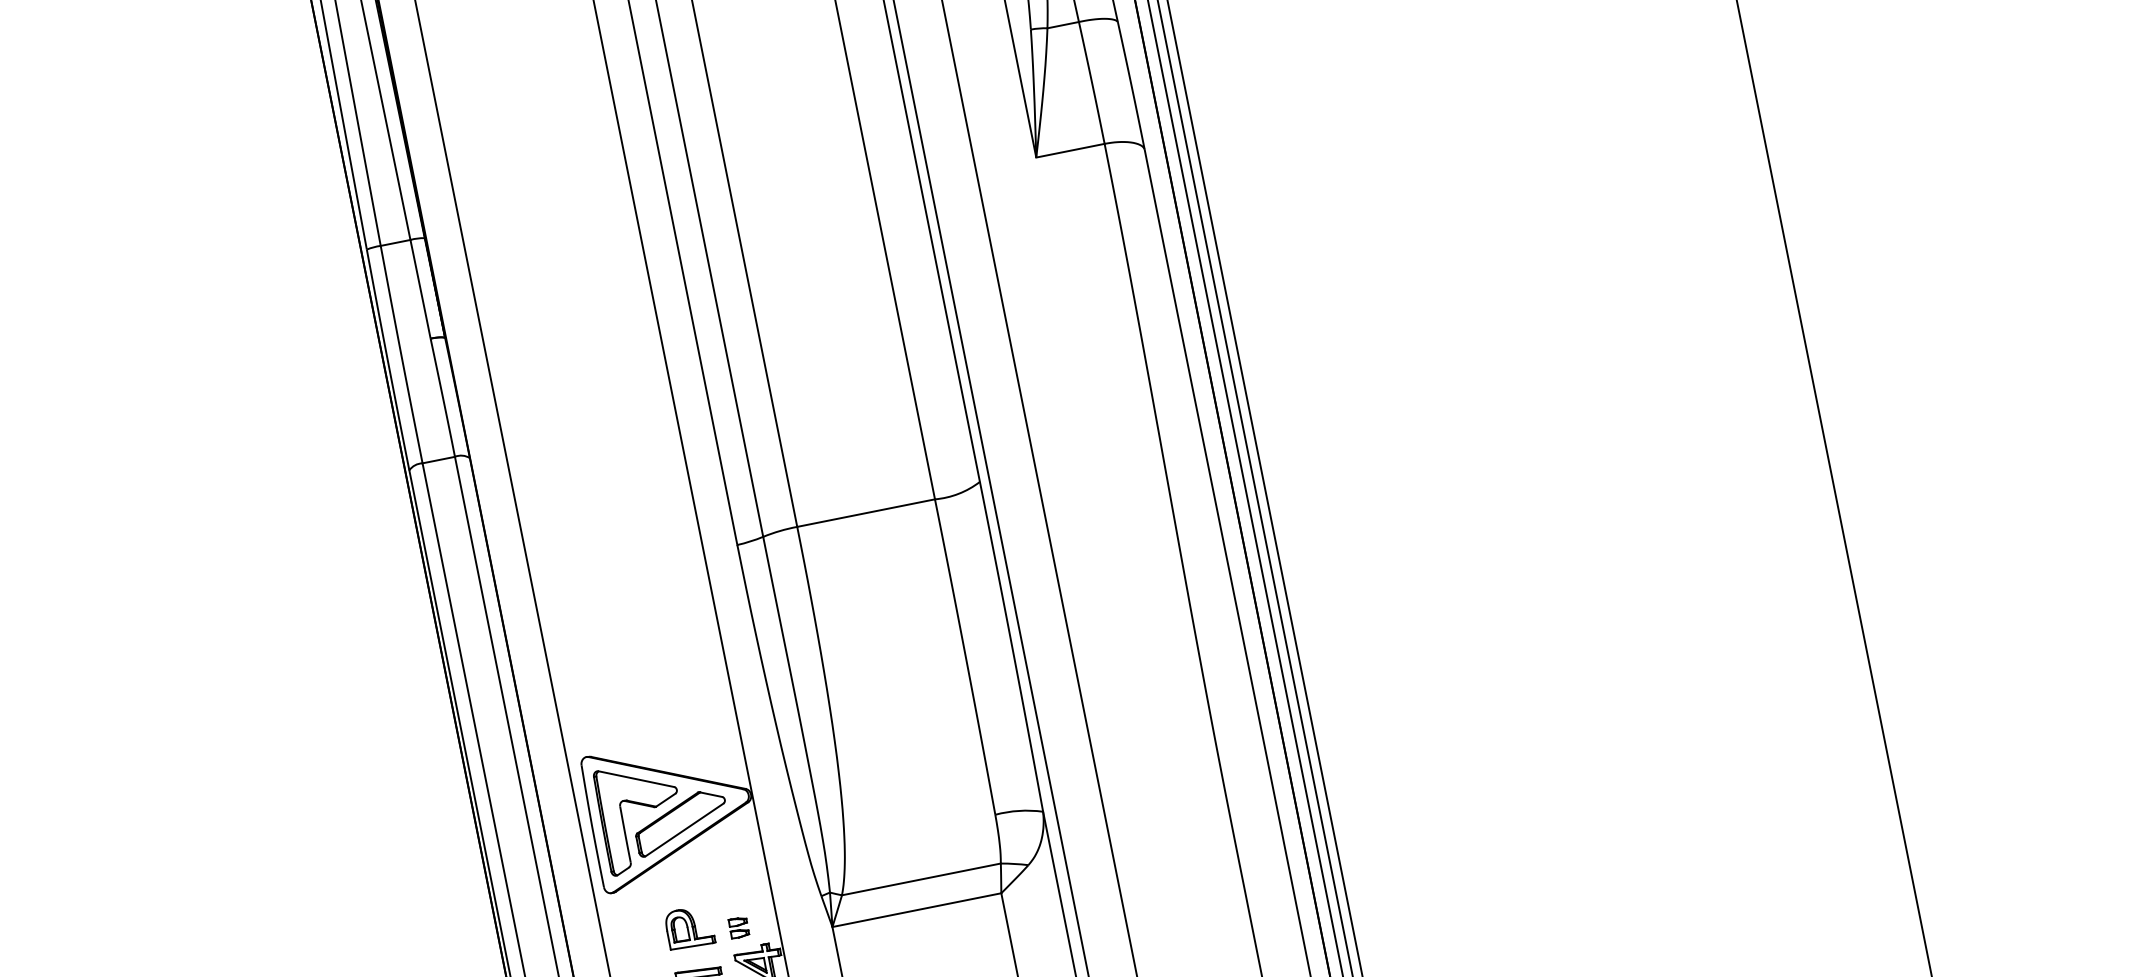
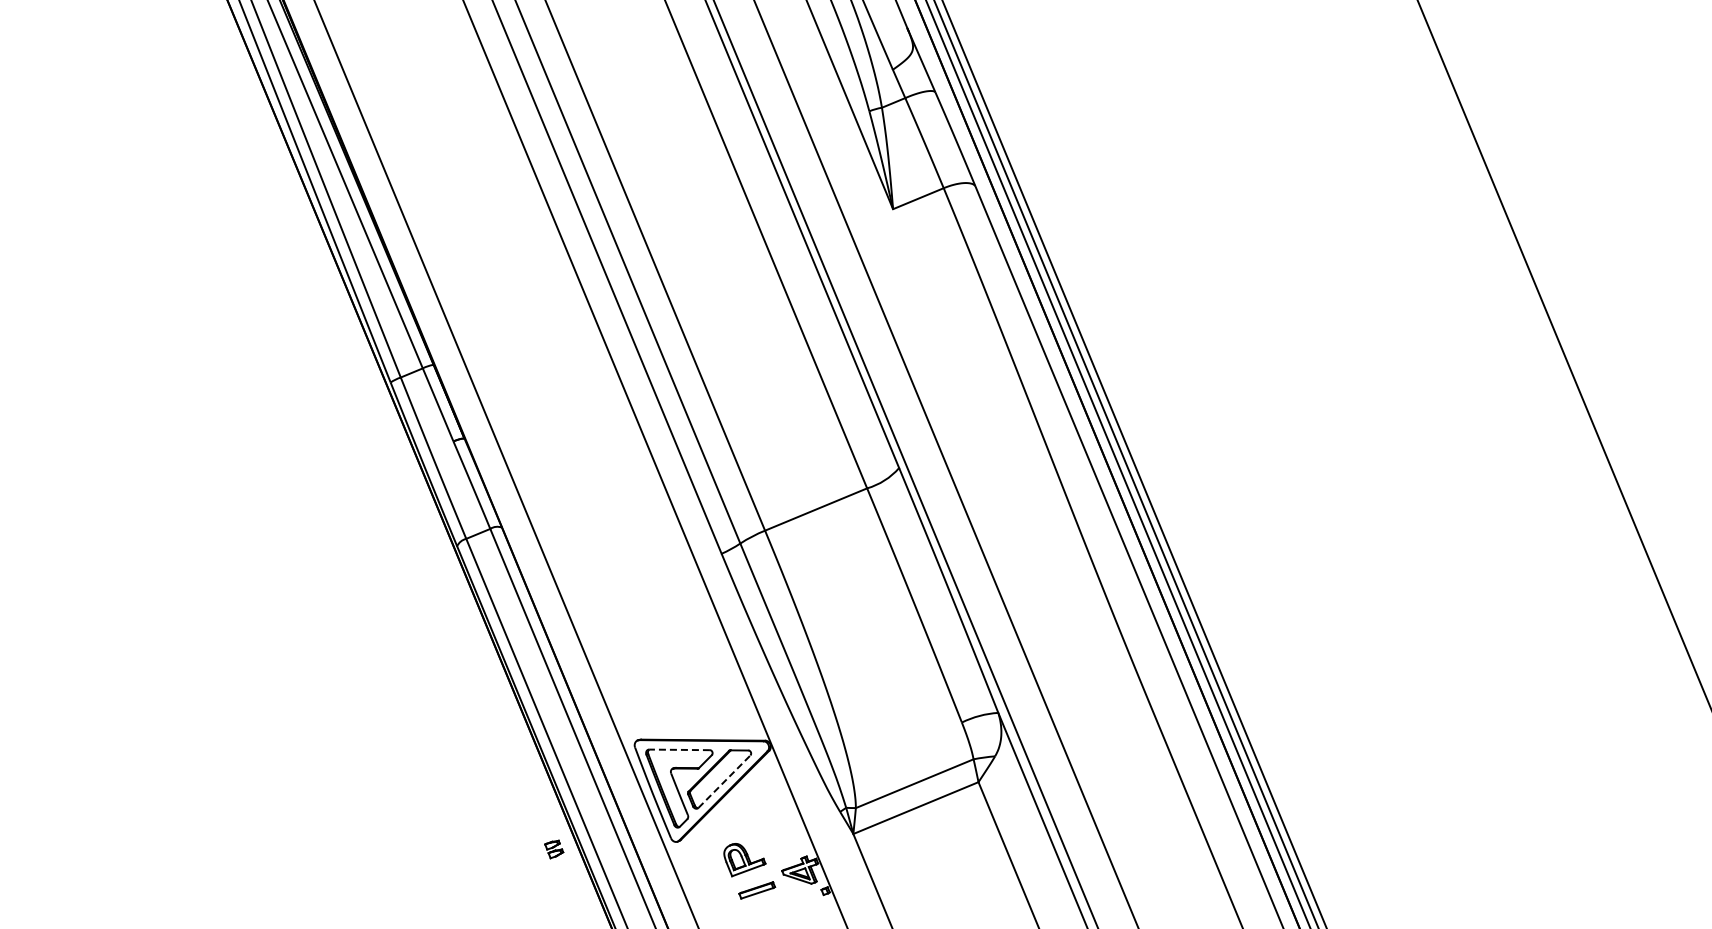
line: (636, 778) -> (679, 749), solid -> dashed
line: (684, 829) -> (724, 781), solid -> dashed
part: (738, 928) -> (554, 849), moved

